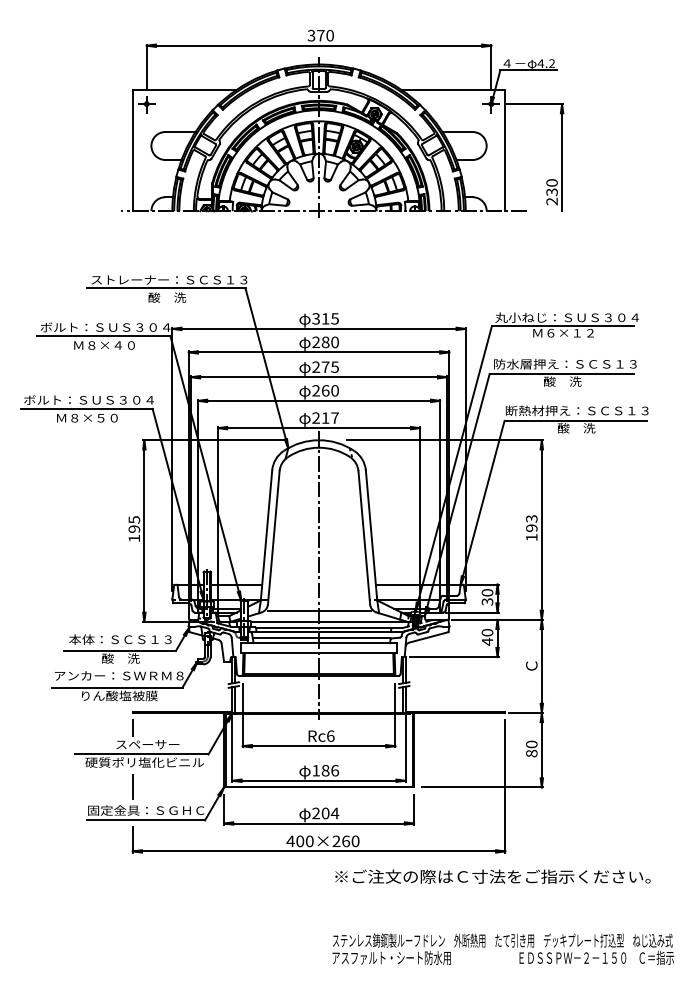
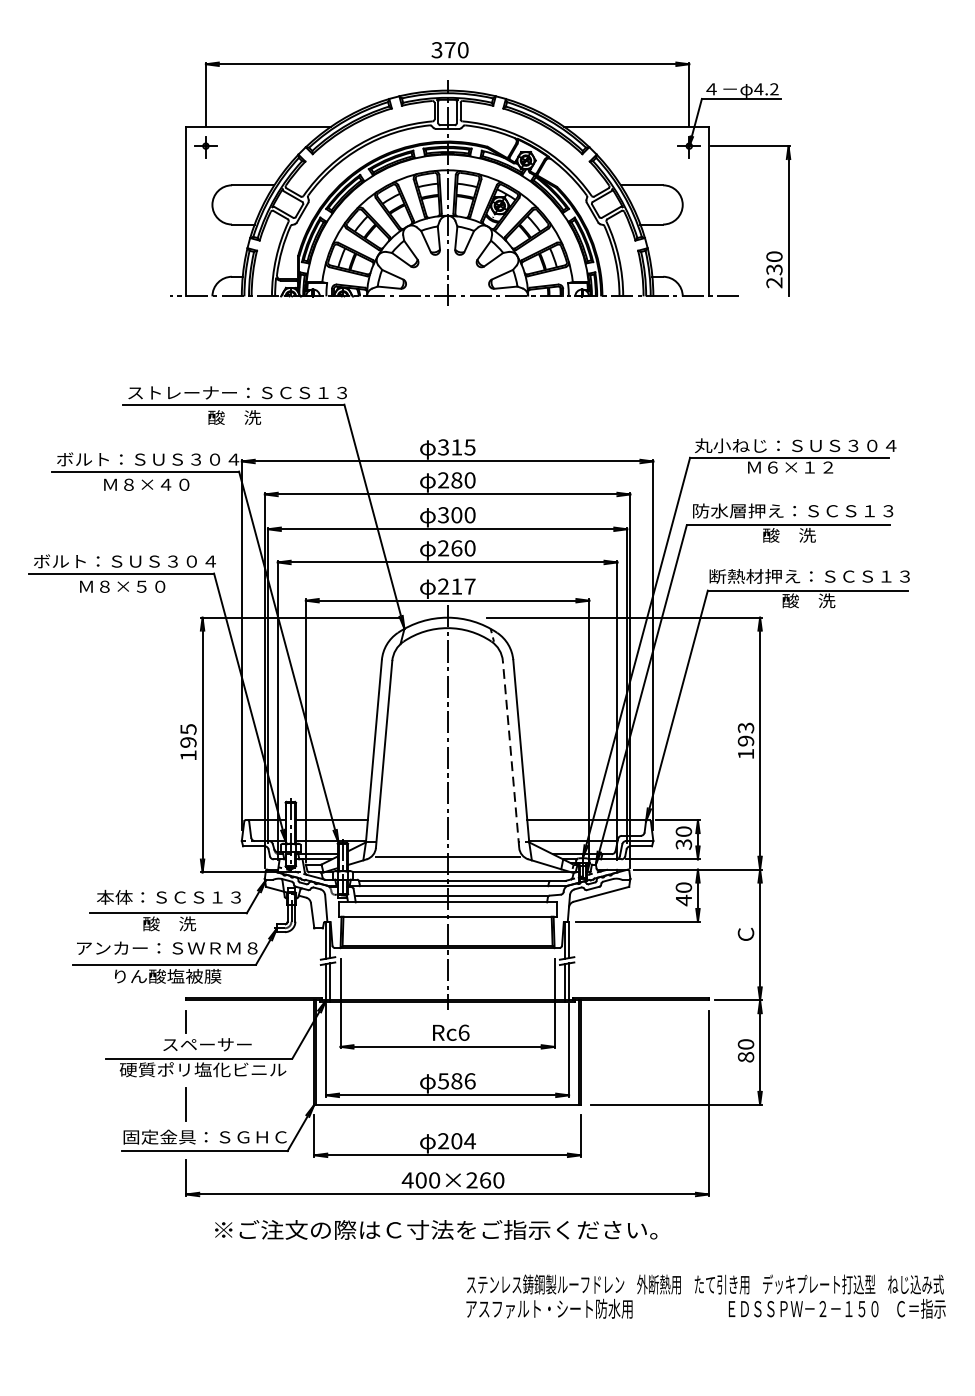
text: (325, 366) -> (456, 514), 275 -> 300
line: (364, 537) -> (511, 754), solid -> dashed
text: (315, 770) -> (442, 1080), 186 -> 586
text: (492, 876) -> (435, 1229), moved
text: (503, 948) -> (706, 1295), moved

